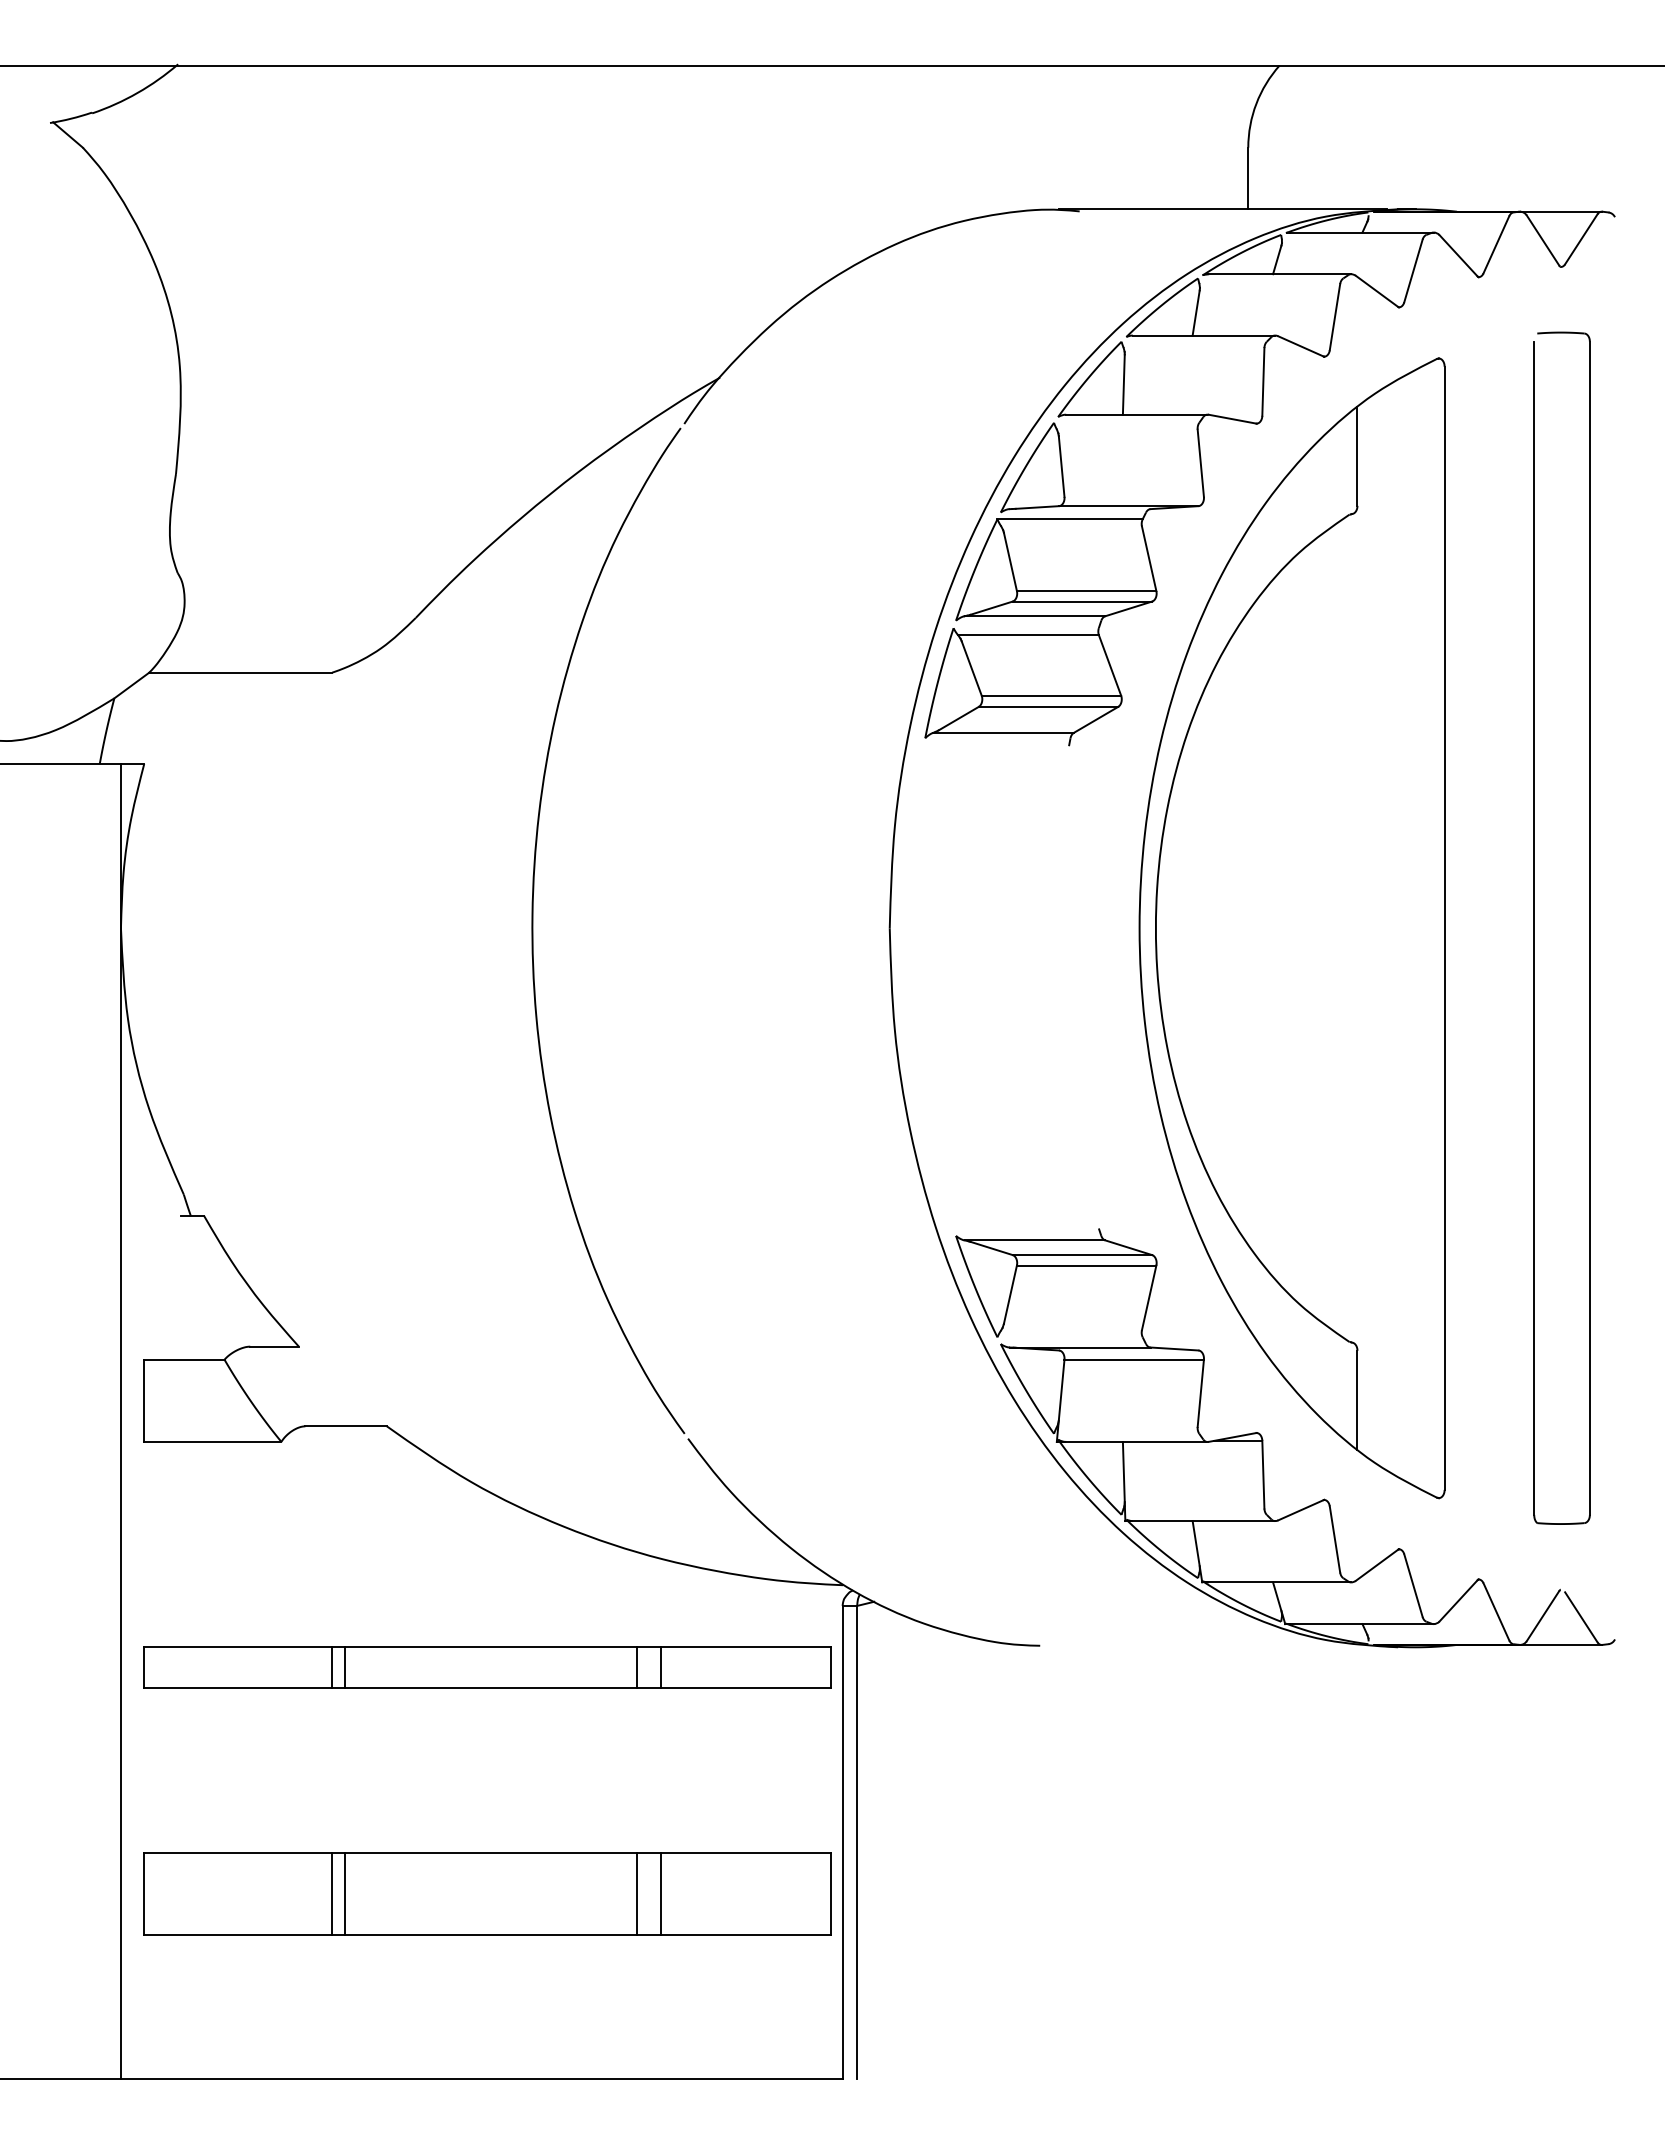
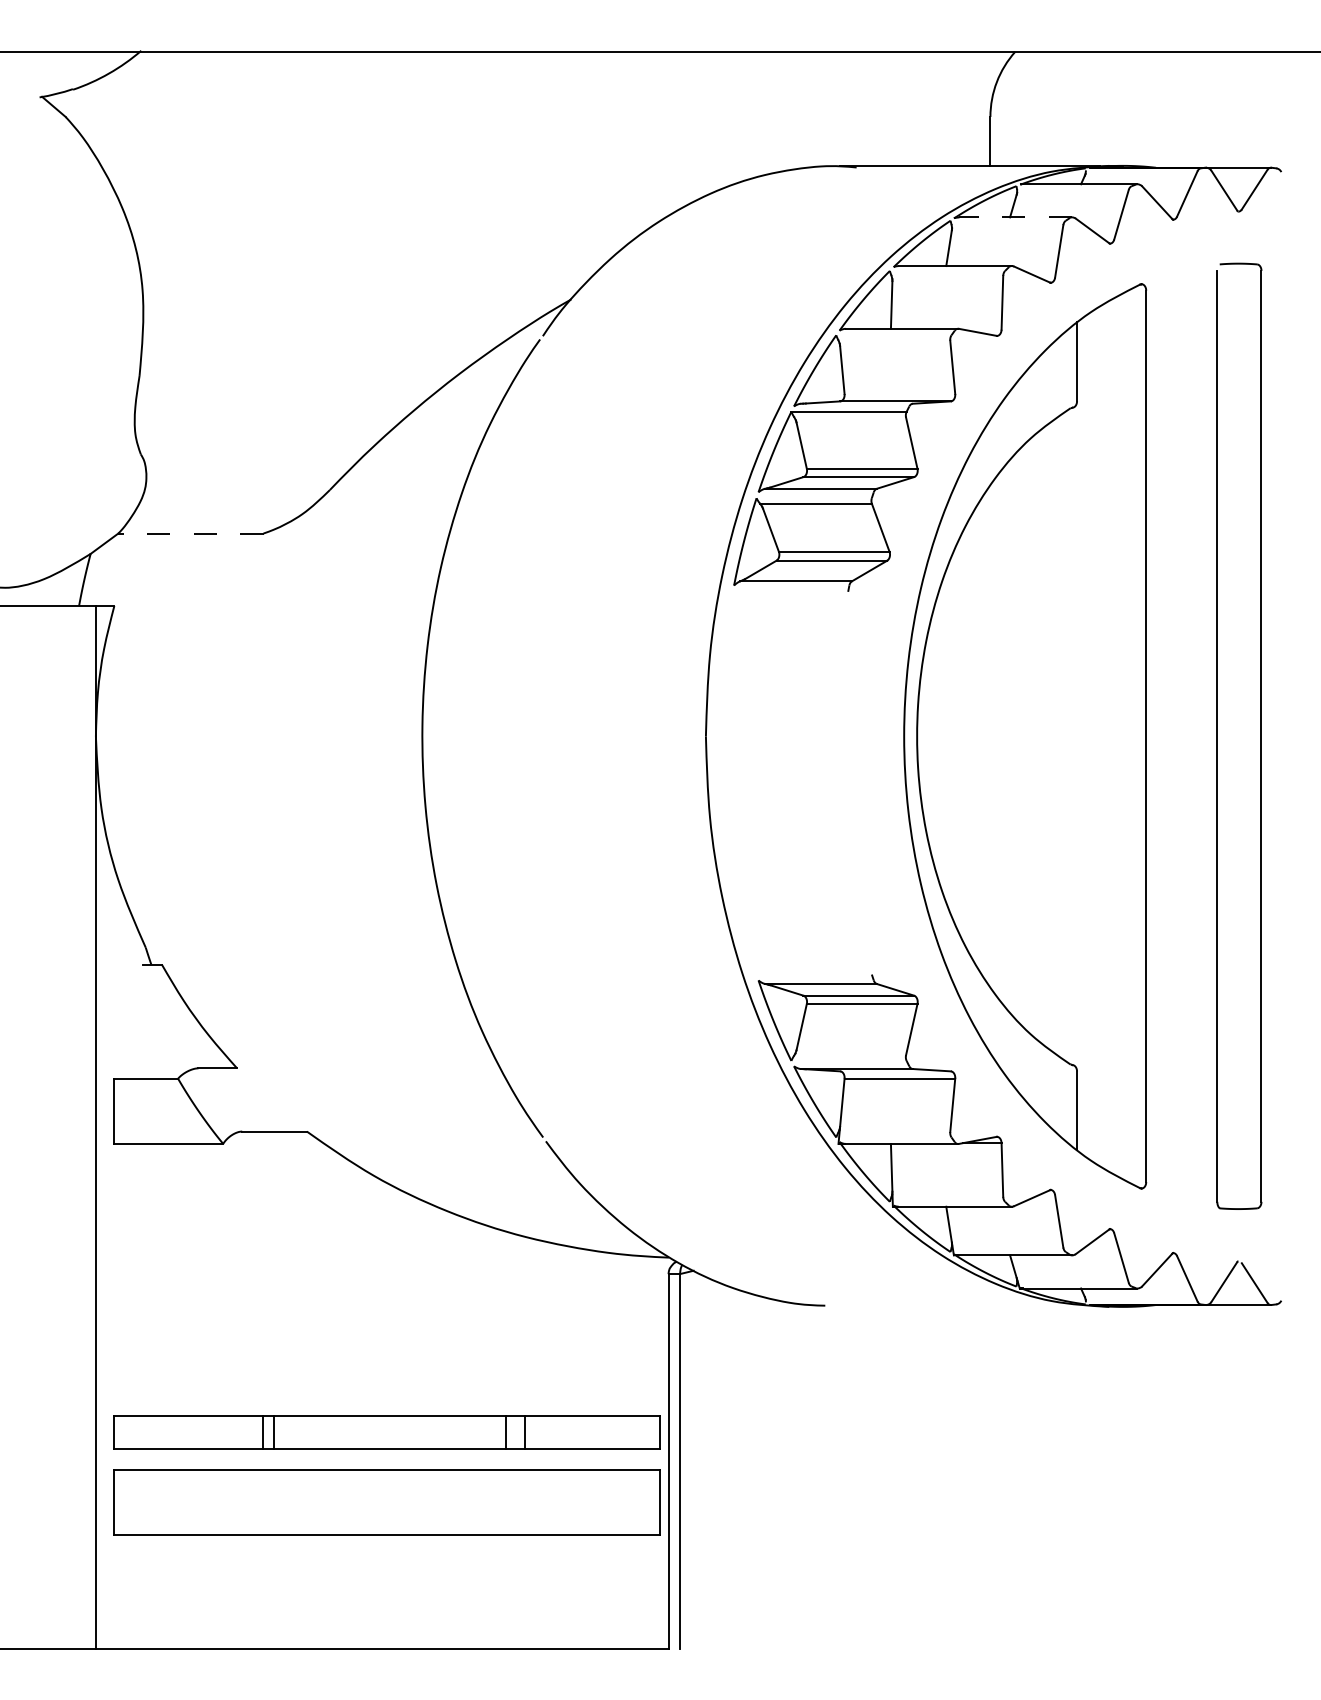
line: (1279, 274) -> (1015, 217), solid -> dashed
line: (240, 672) -> (190, 533), solid -> dashed
part: (487, 1667) -> (386, 1432), moved
line: (331, 1893) -> (262, 1502), removed
line: (345, 1893) -> (274, 1502), removed
line: (637, 1893) -> (505, 1502), removed
line: (661, 1893) -> (524, 1502), removed

